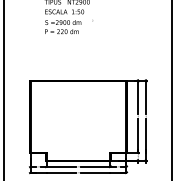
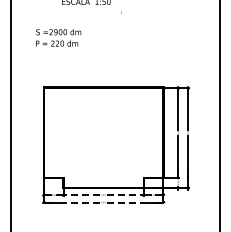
text: (63, 26) -> (58, 37), moved
line: (60, 167) -> (81, 195), solid -> dashed
line: (95, 167) -> (125, 195), solid -> dashed
line: (60, 172) -> (81, 202), solid -> dashed
line: (95, 172) -> (125, 202), solid -> dashed

